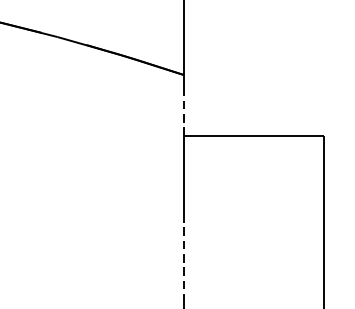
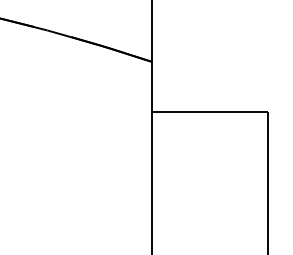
line: (183, 113) -> (151, 93), dashed -> solid
line: (183, 262) -> (151, 216), dashed -> solid

